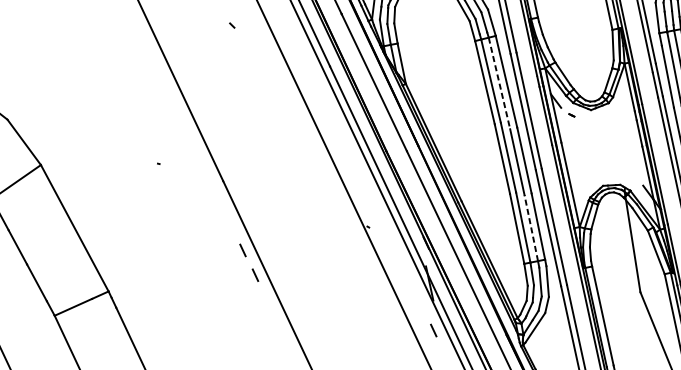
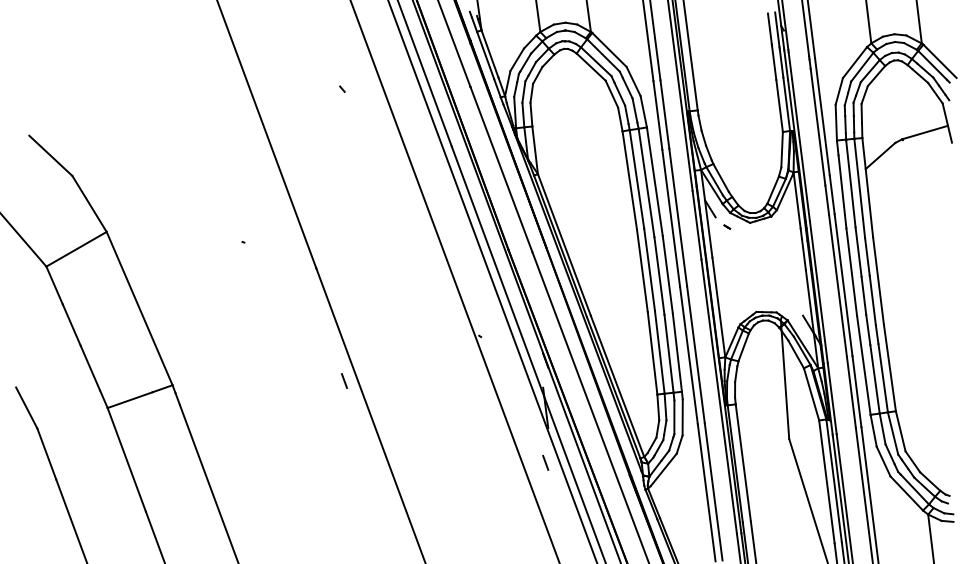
line: (499, 83) -> (646, 182), dashed -> solid
line: (530, 227) -> (668, 353), dashed -> solid
line: (242, 249) -> (332, 350), removed

